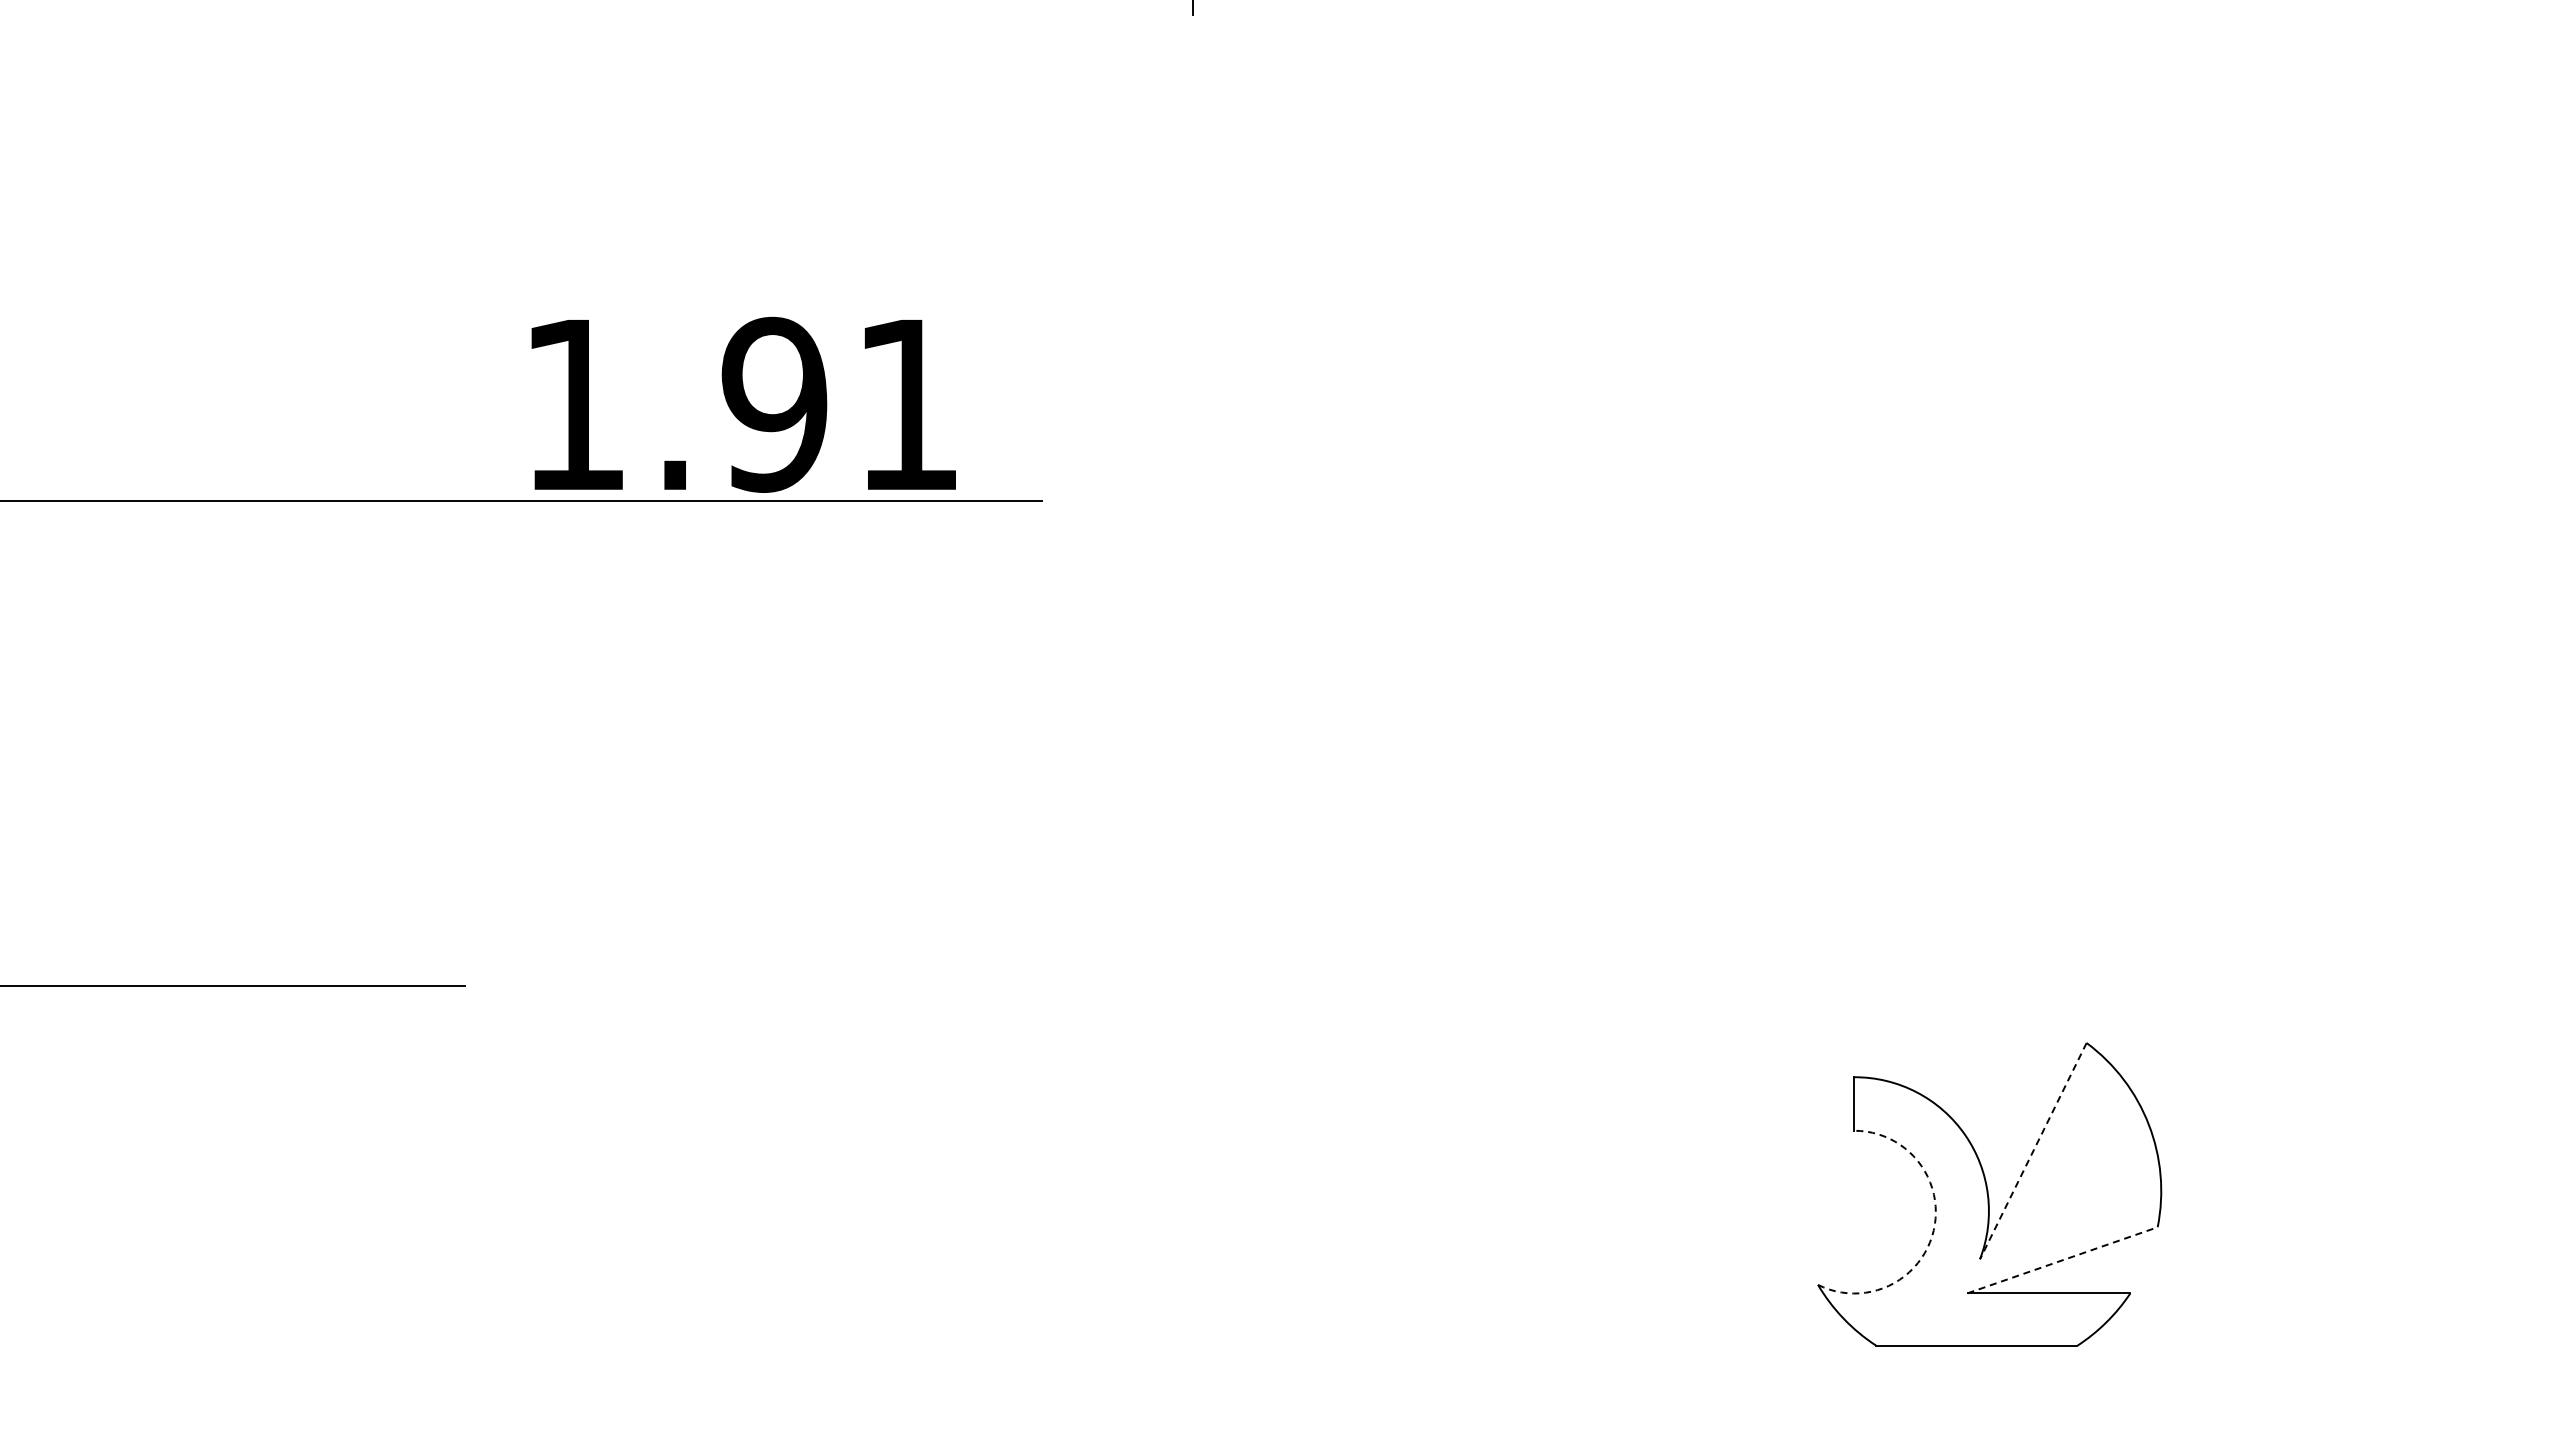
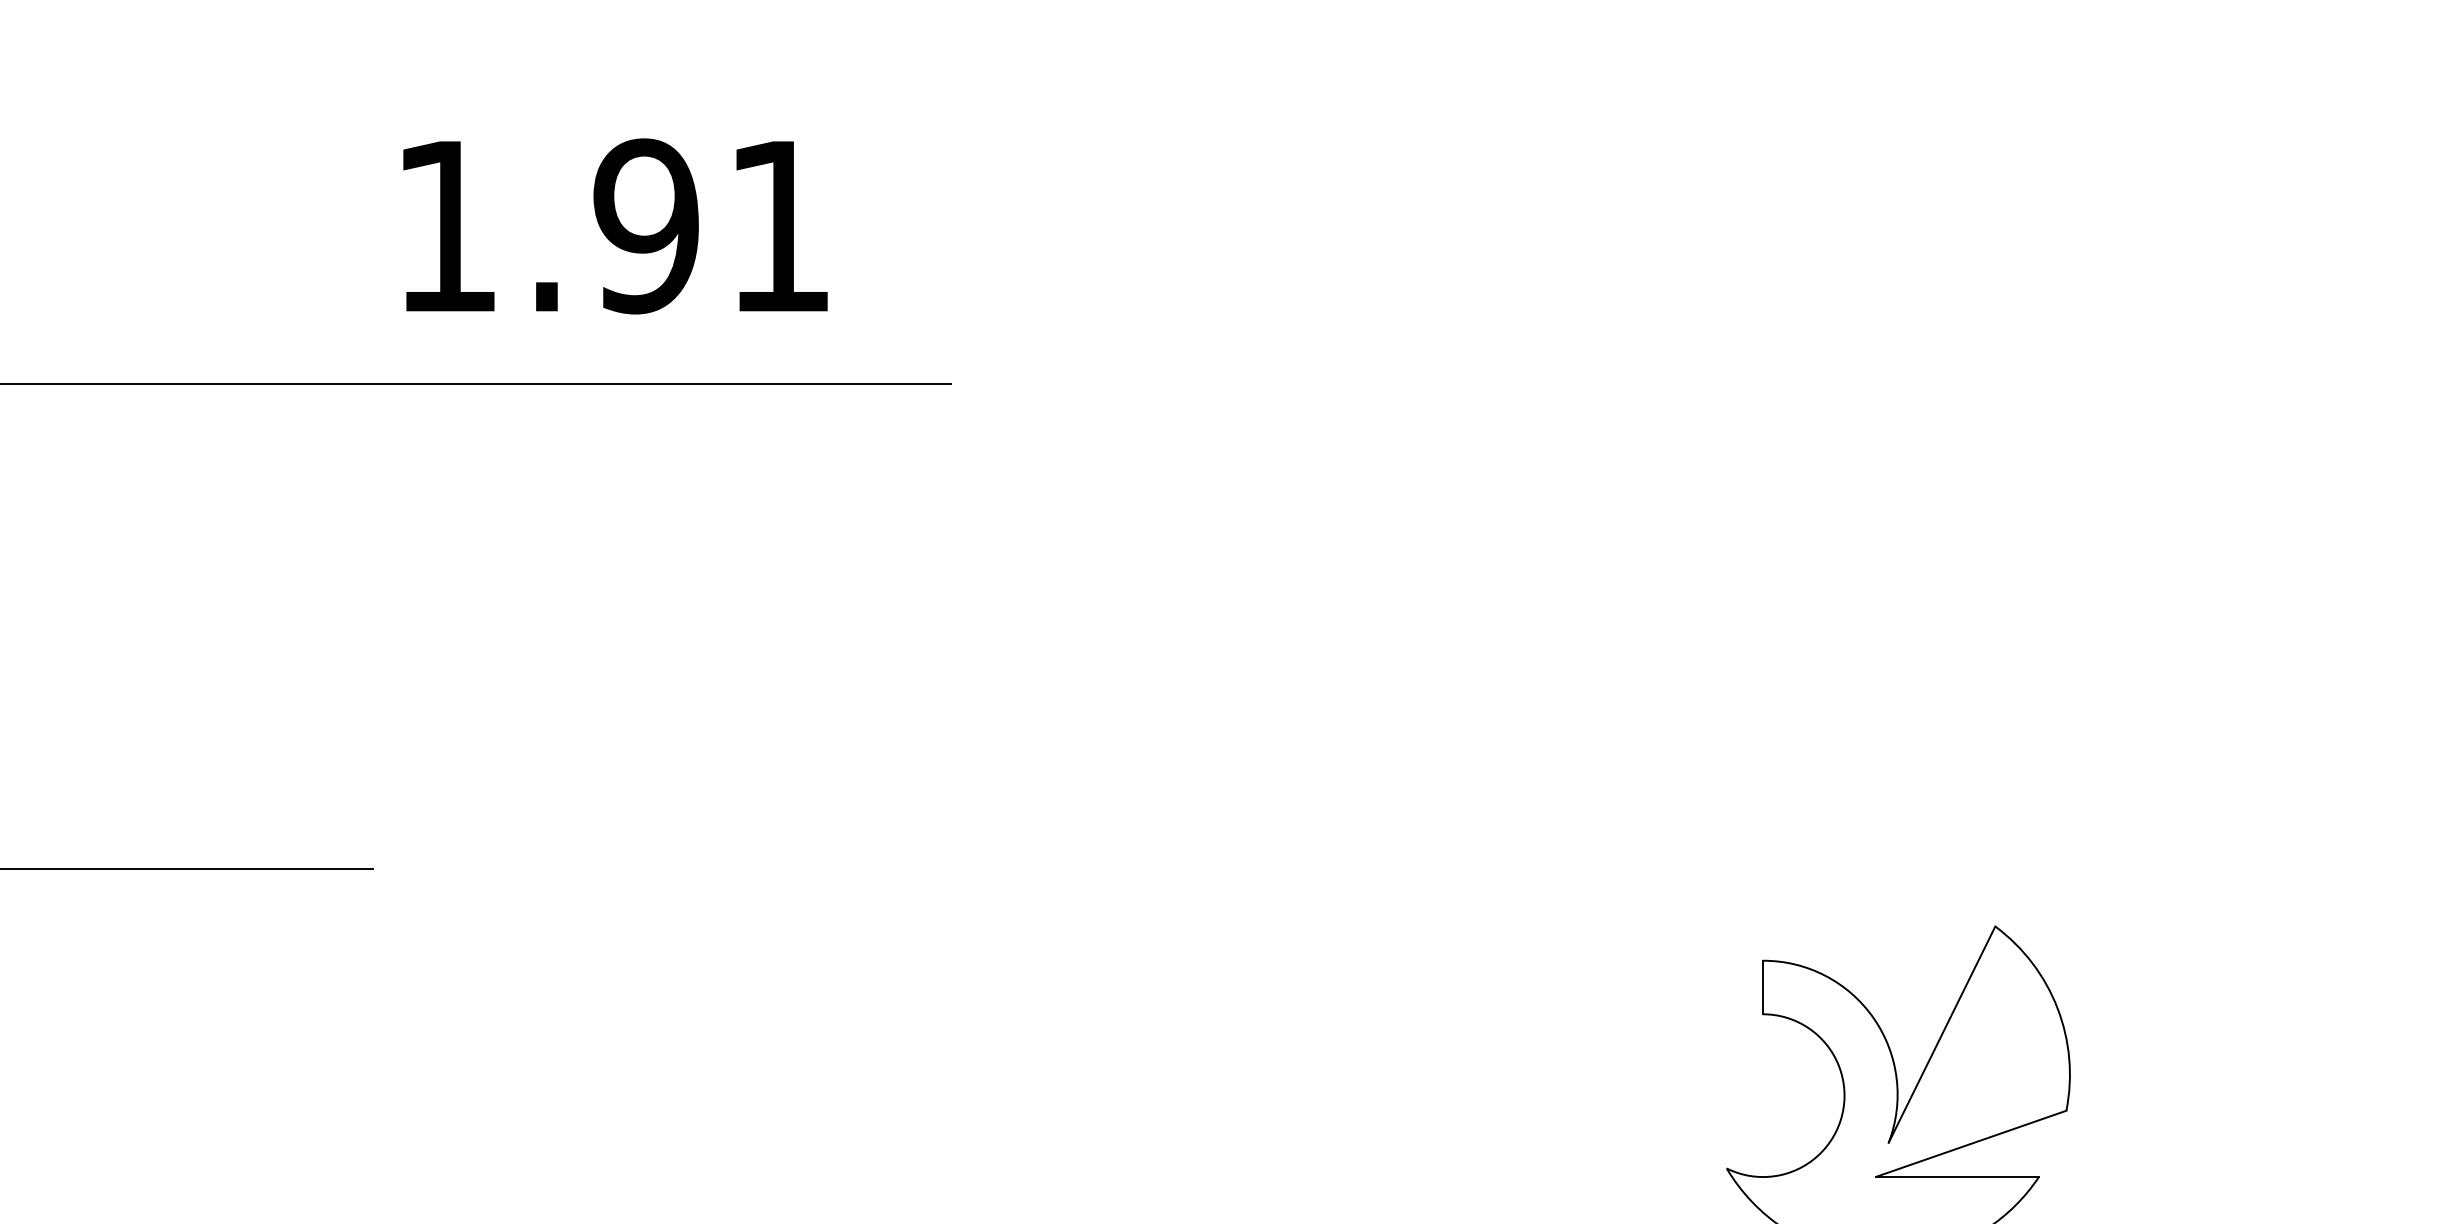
text: (743, 404) -> (615, 226), moved
line: (2033, 1151) -> (1942, 1035), dashed -> solid
arc: (1933, 1230) -> (1842, 1114), dashed -> solid
line: (2062, 1260) -> (1971, 1144), dashed -> solid

